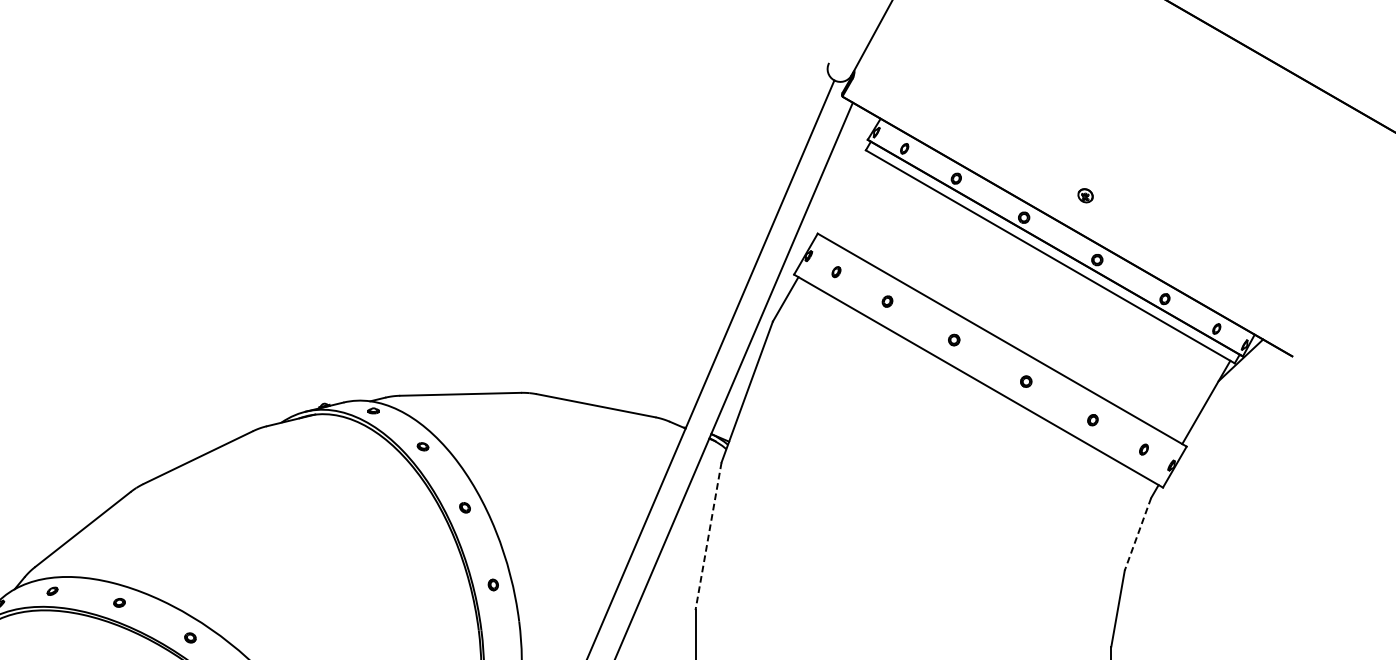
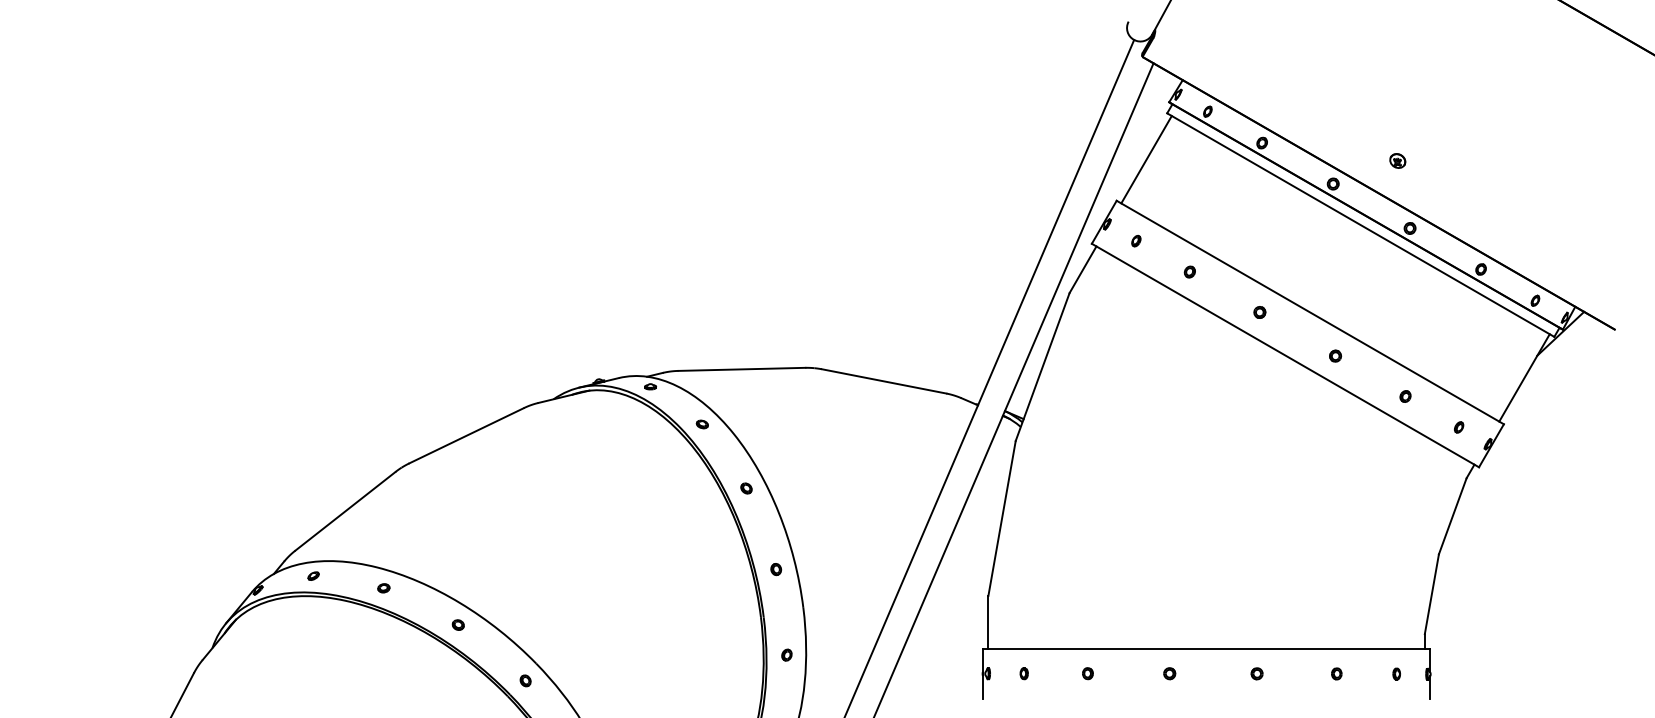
line: (846, 194) -> (1146, 159), added
line: (1137, 534) -> (1452, 516), dashed -> solid
line: (708, 536) -> (1002, 518), dashed -> solid

